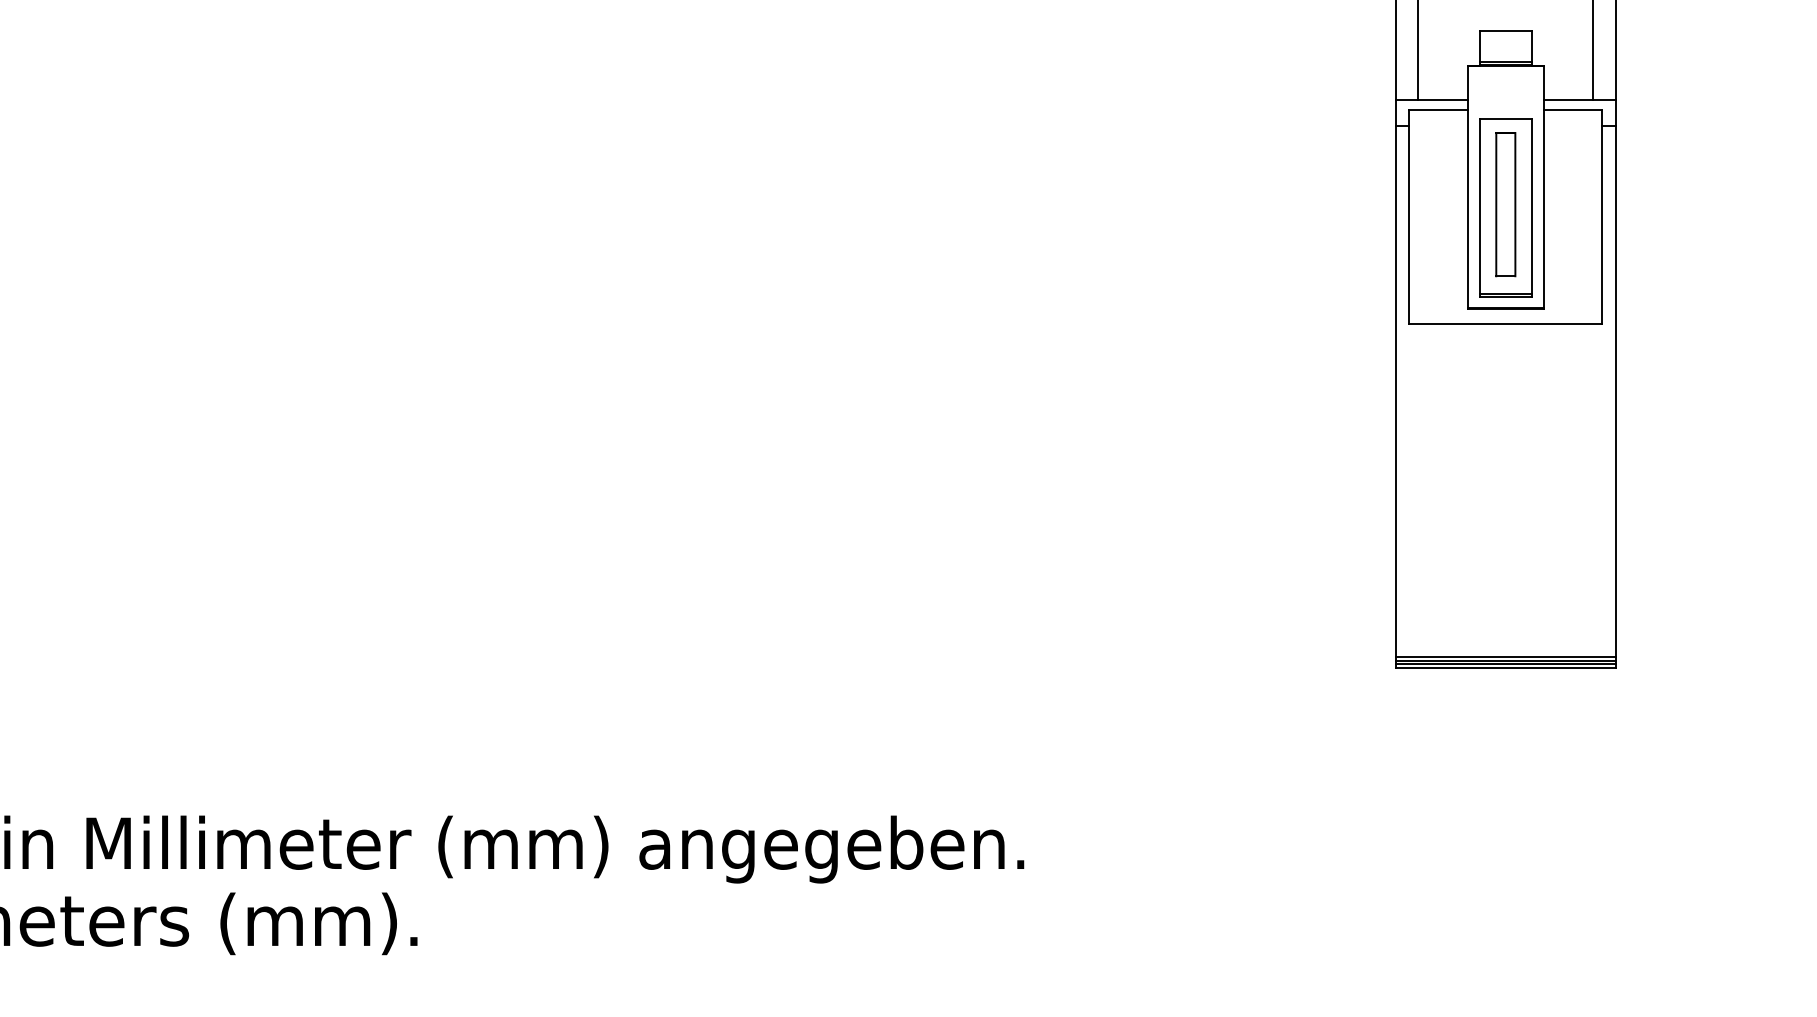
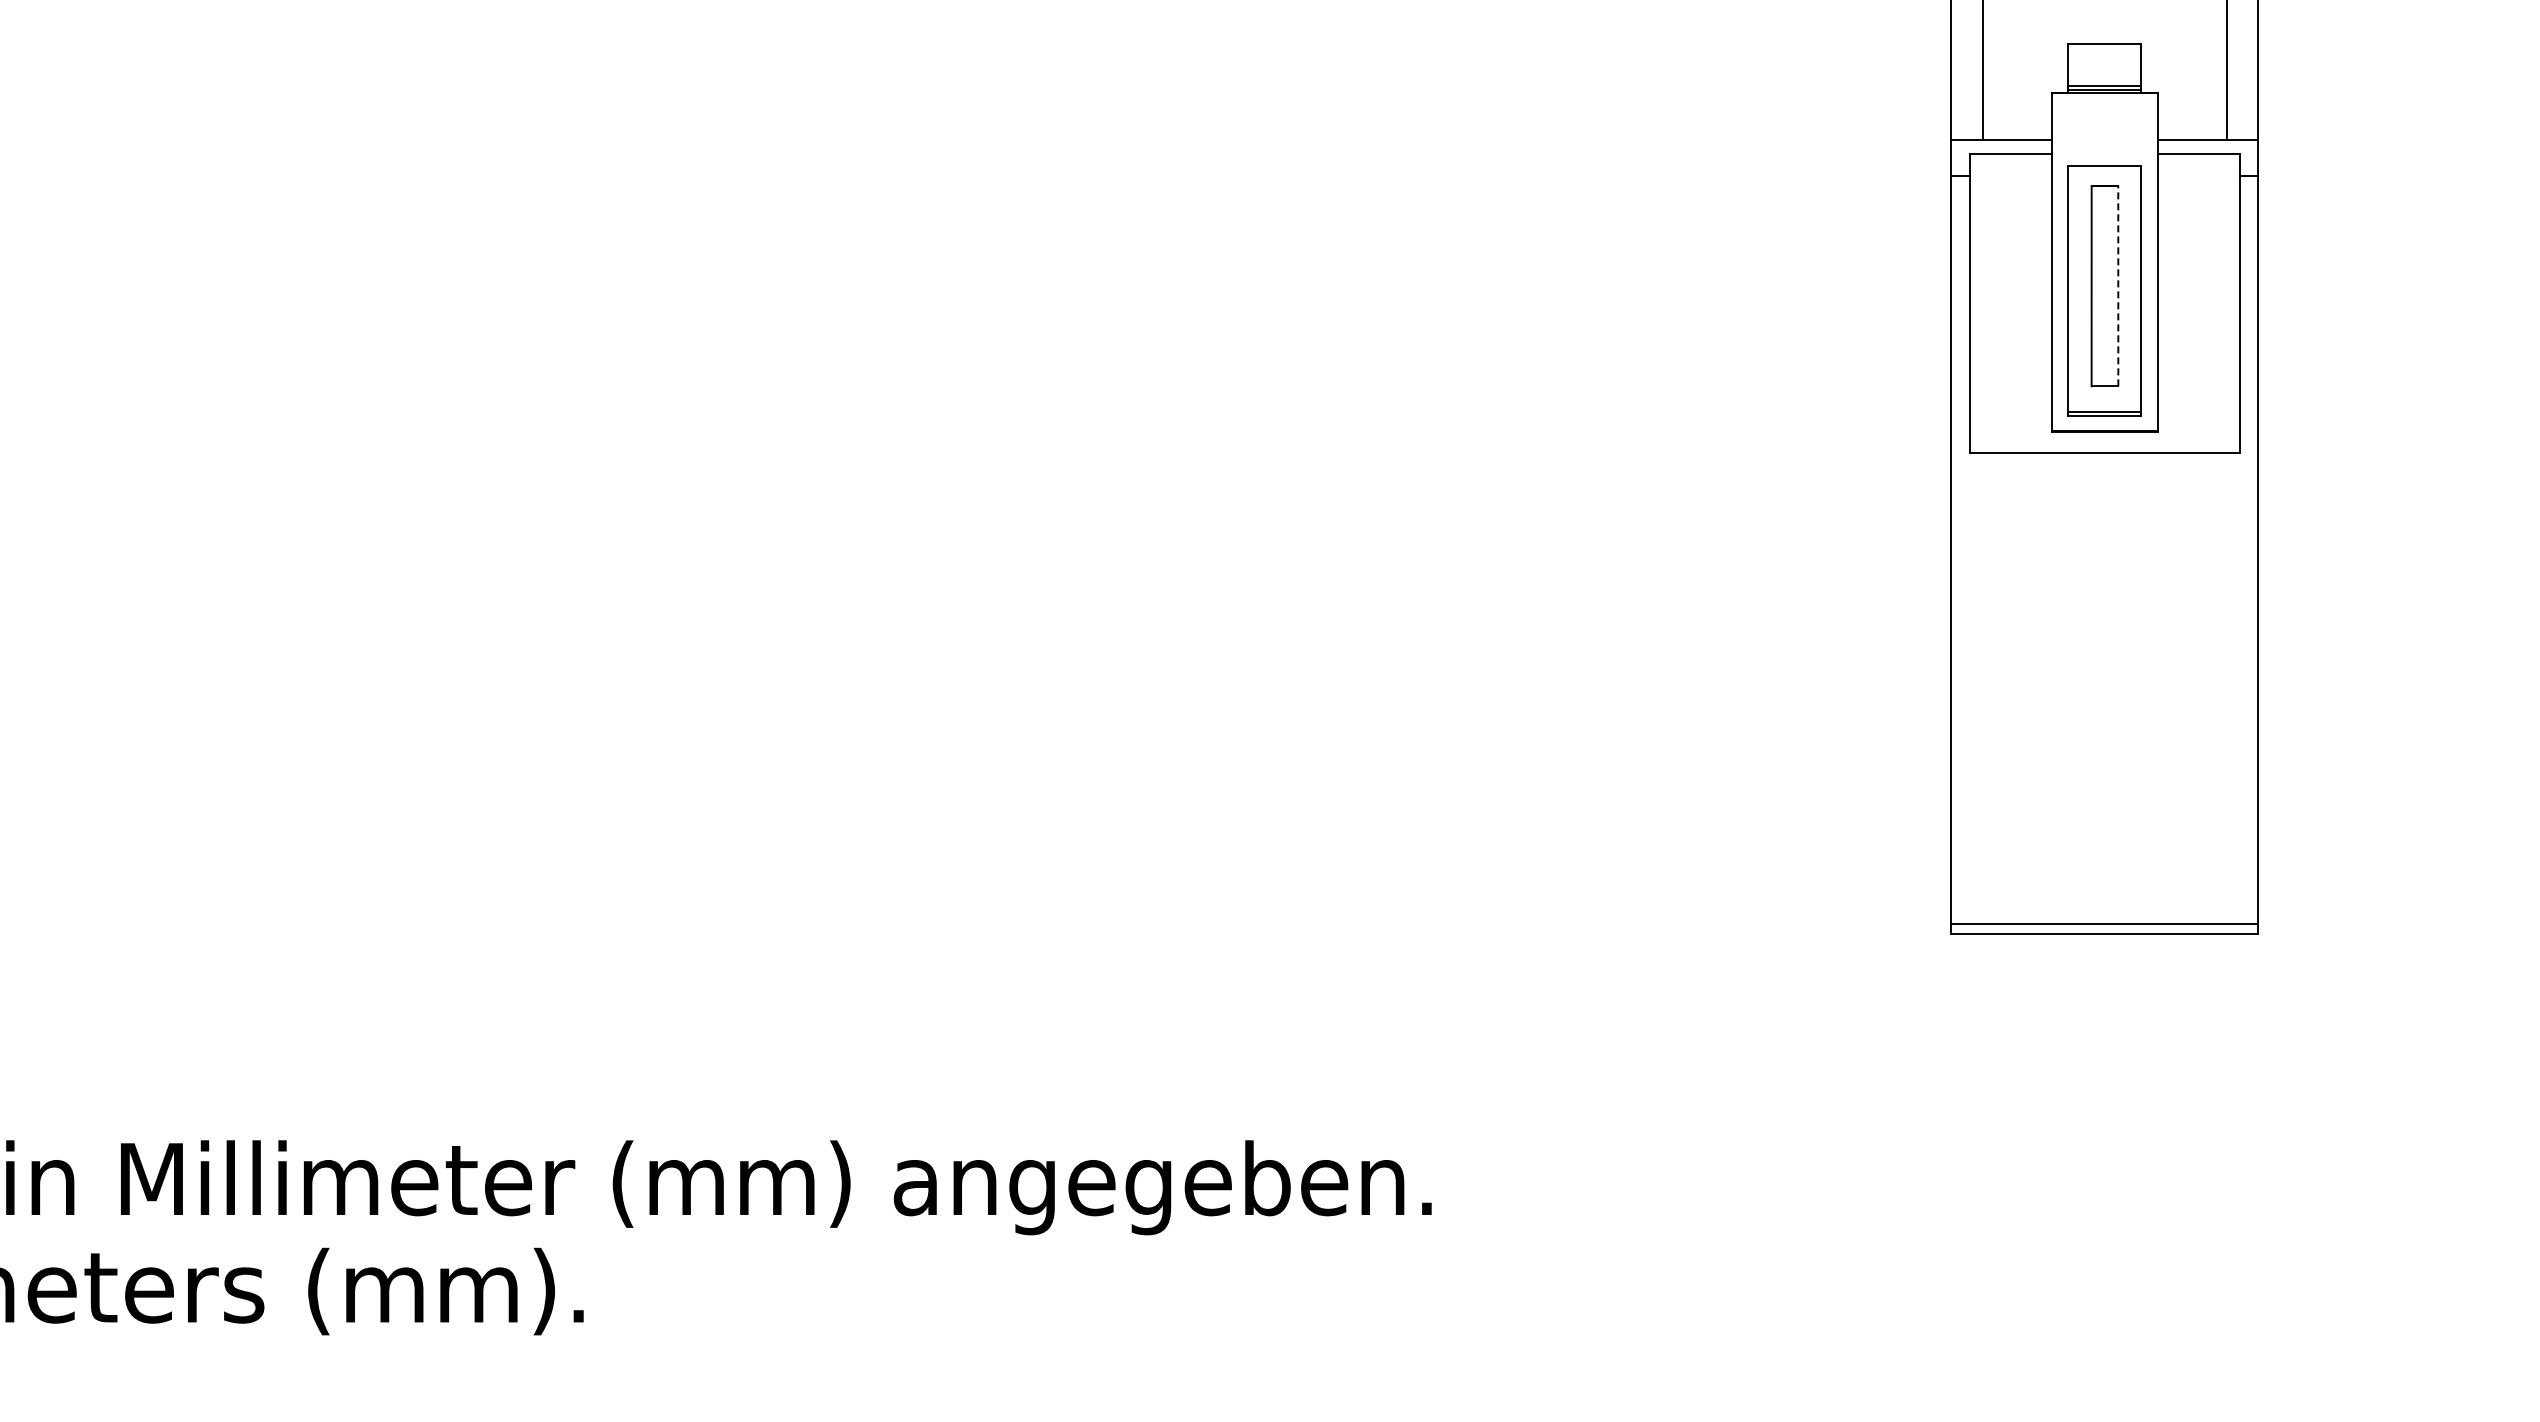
line: (1515, 204) -> (2118, 285), solid -> dashed
line: (1505, 656) -> (2104, 918), removed
line: (1505, 664) -> (2104, 928), removed

